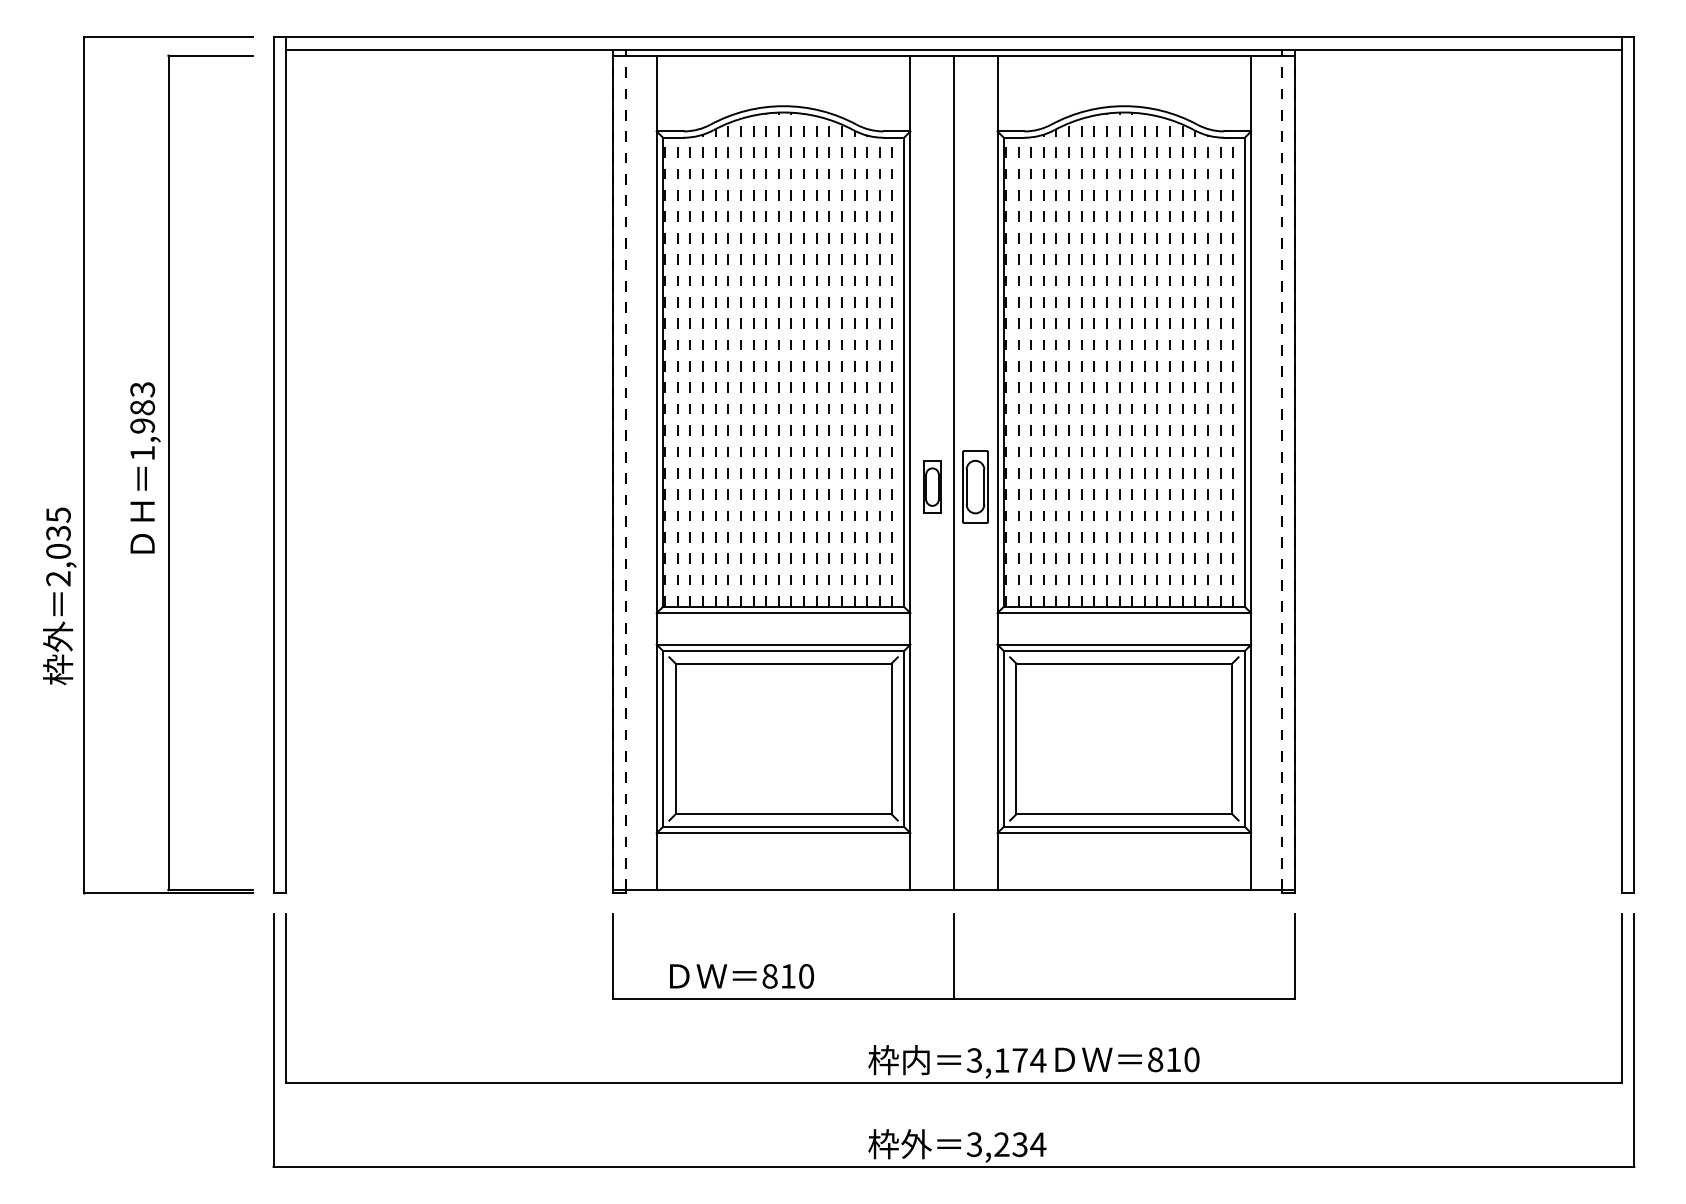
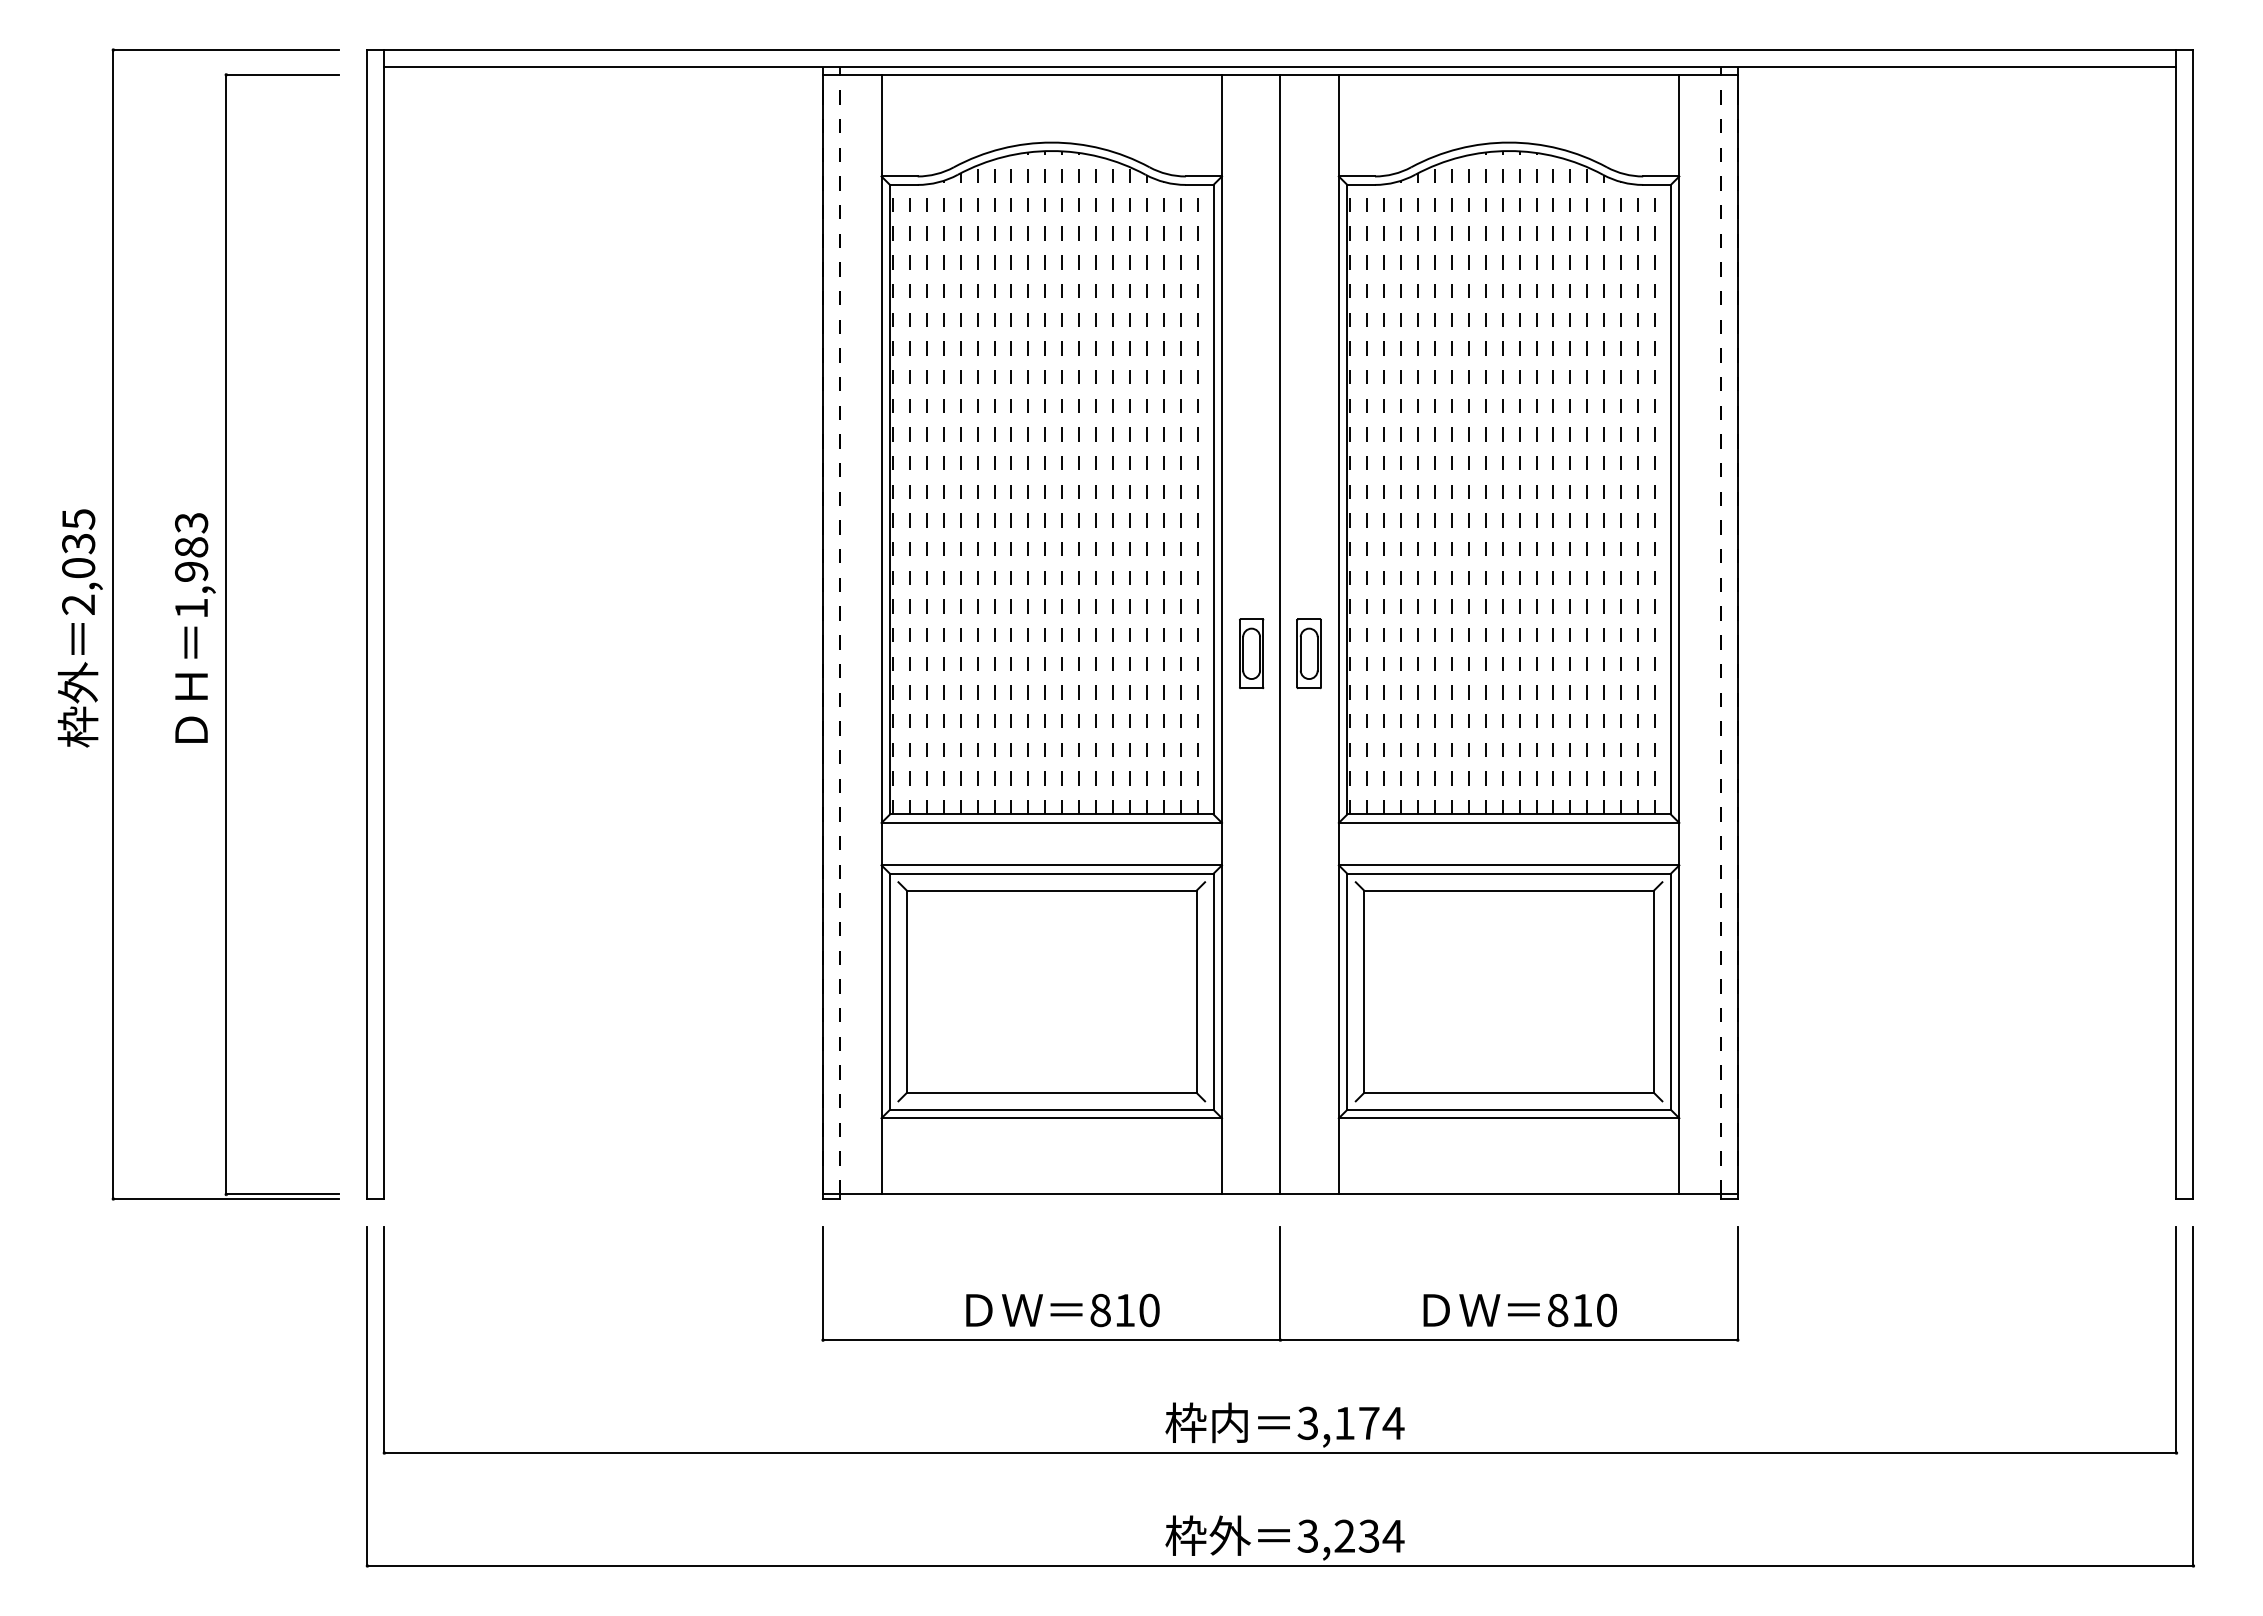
part: (974, 486) -> (1308, 653), size x0.71
text: (59, 596) -> (79, 628), moved
text: (741, 976) -> (1062, 1310), moved
text: (1126, 1059) -> (1519, 1310), moved

